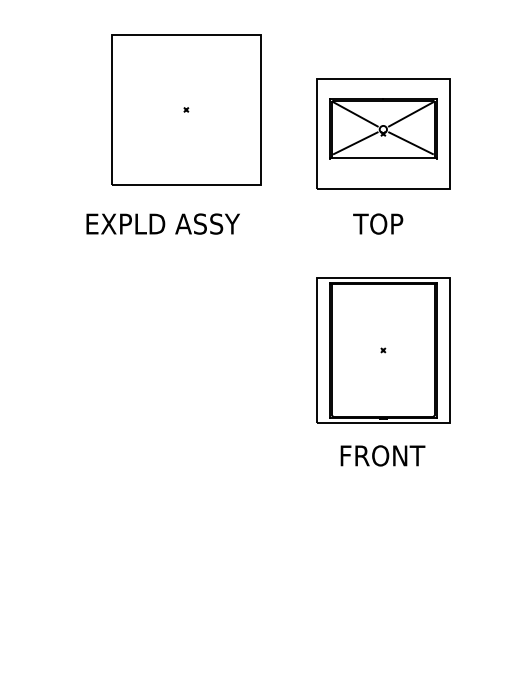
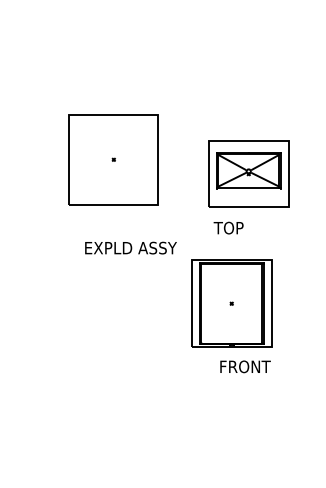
part: (382, 132) -> (248, 173), moved
text: (162, 223) -> (130, 247), moved
text: (382, 455) -> (245, 366), moved

